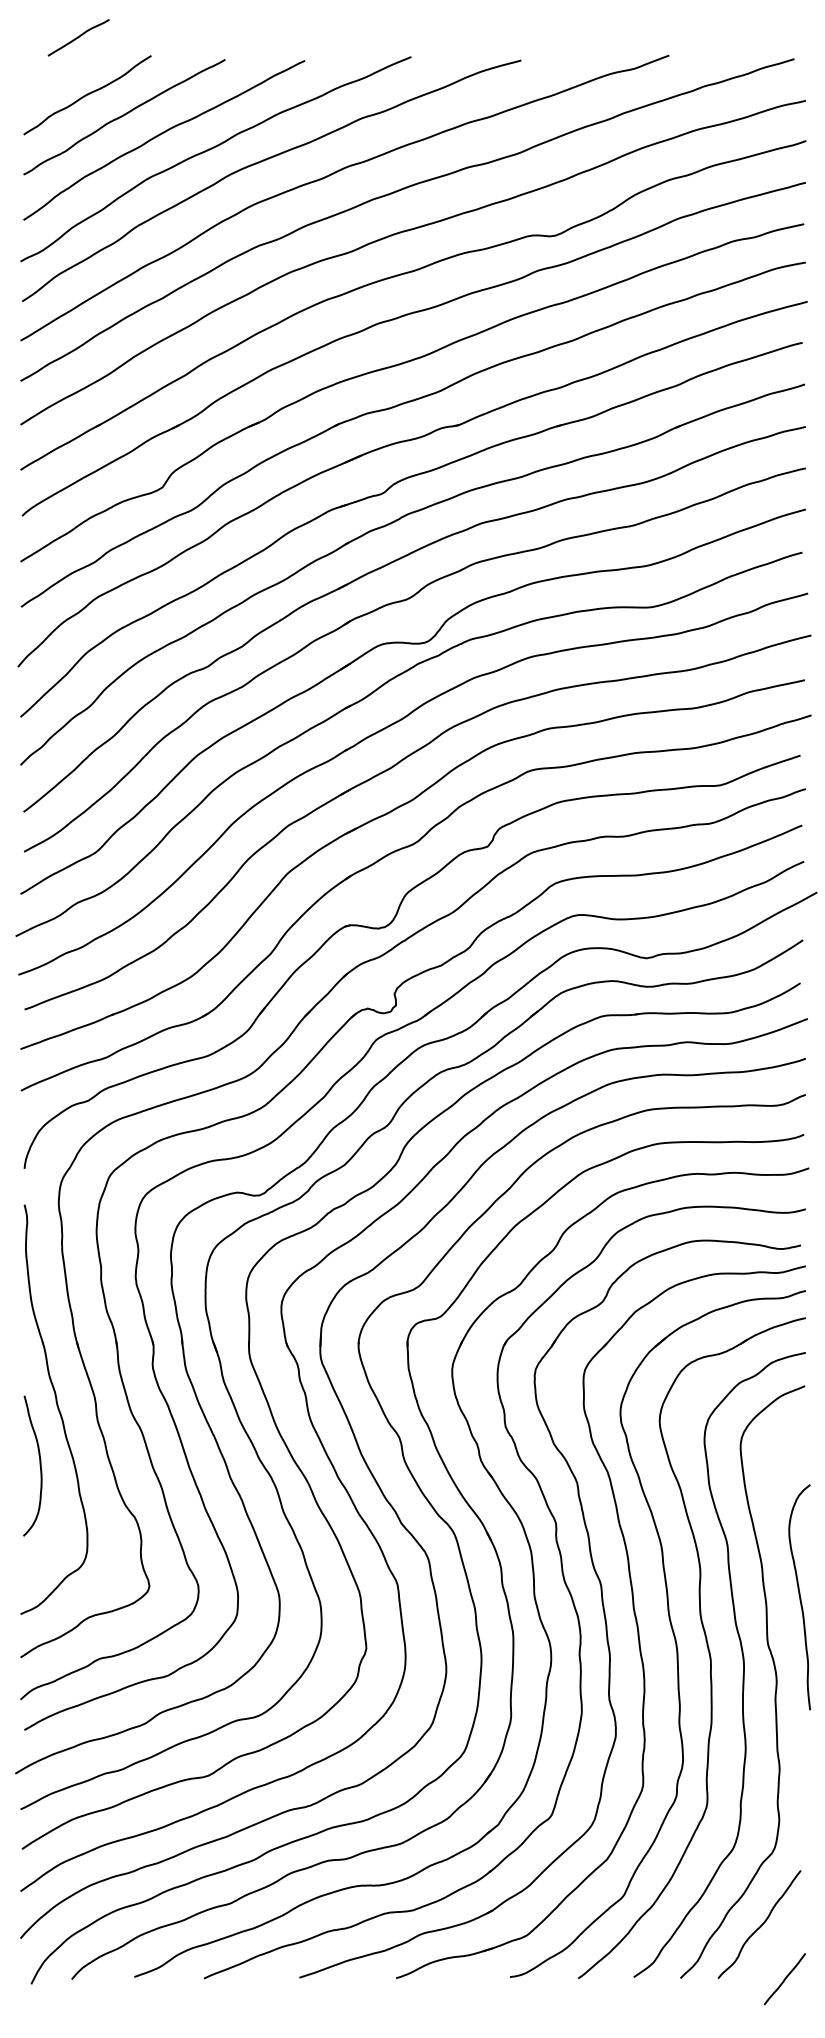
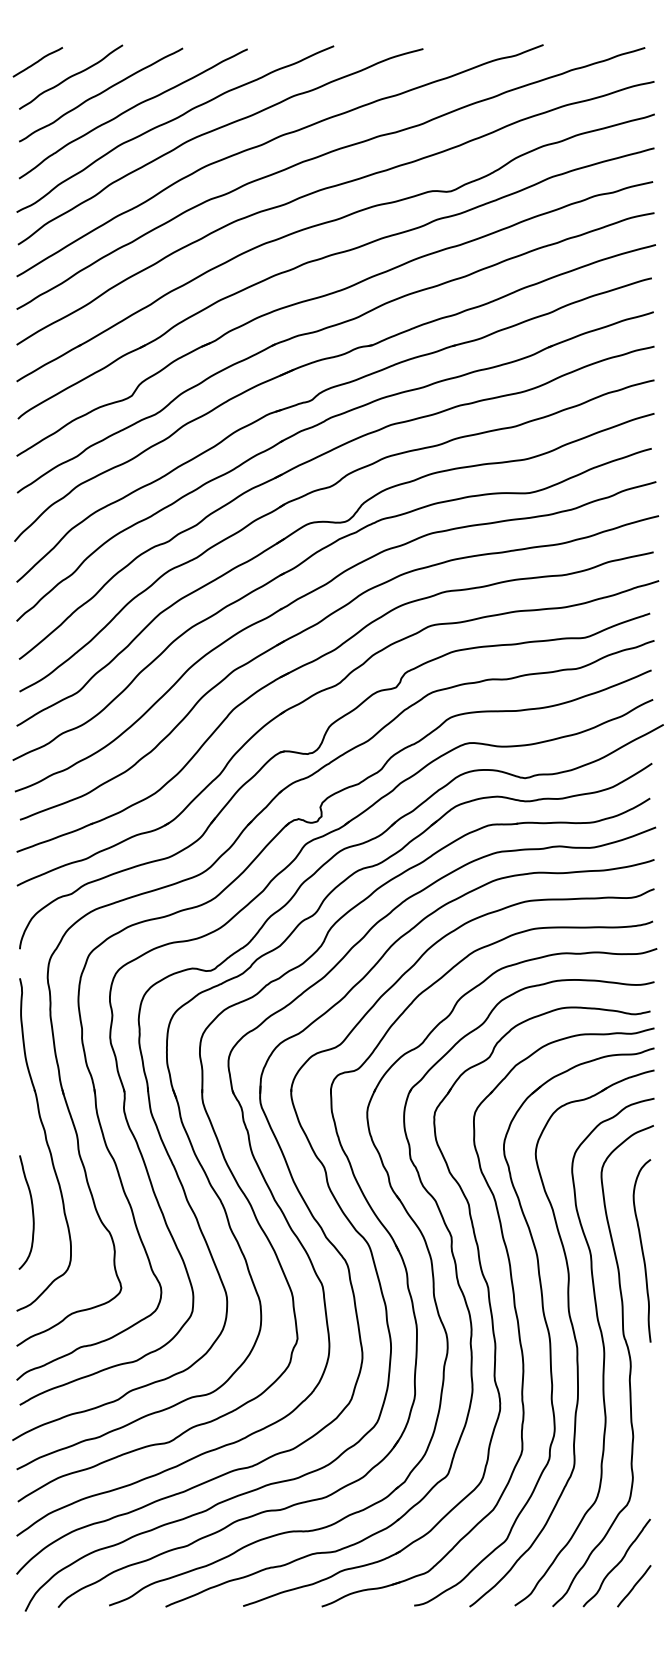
curve: (78, 37) -> (37, 62), moved
curve: (39, 1465) -> (32, 1212), moved
curve: (799, 1597) -> (642, 1251), moved
line: (784, 1979) -> (633, 1586), moved

